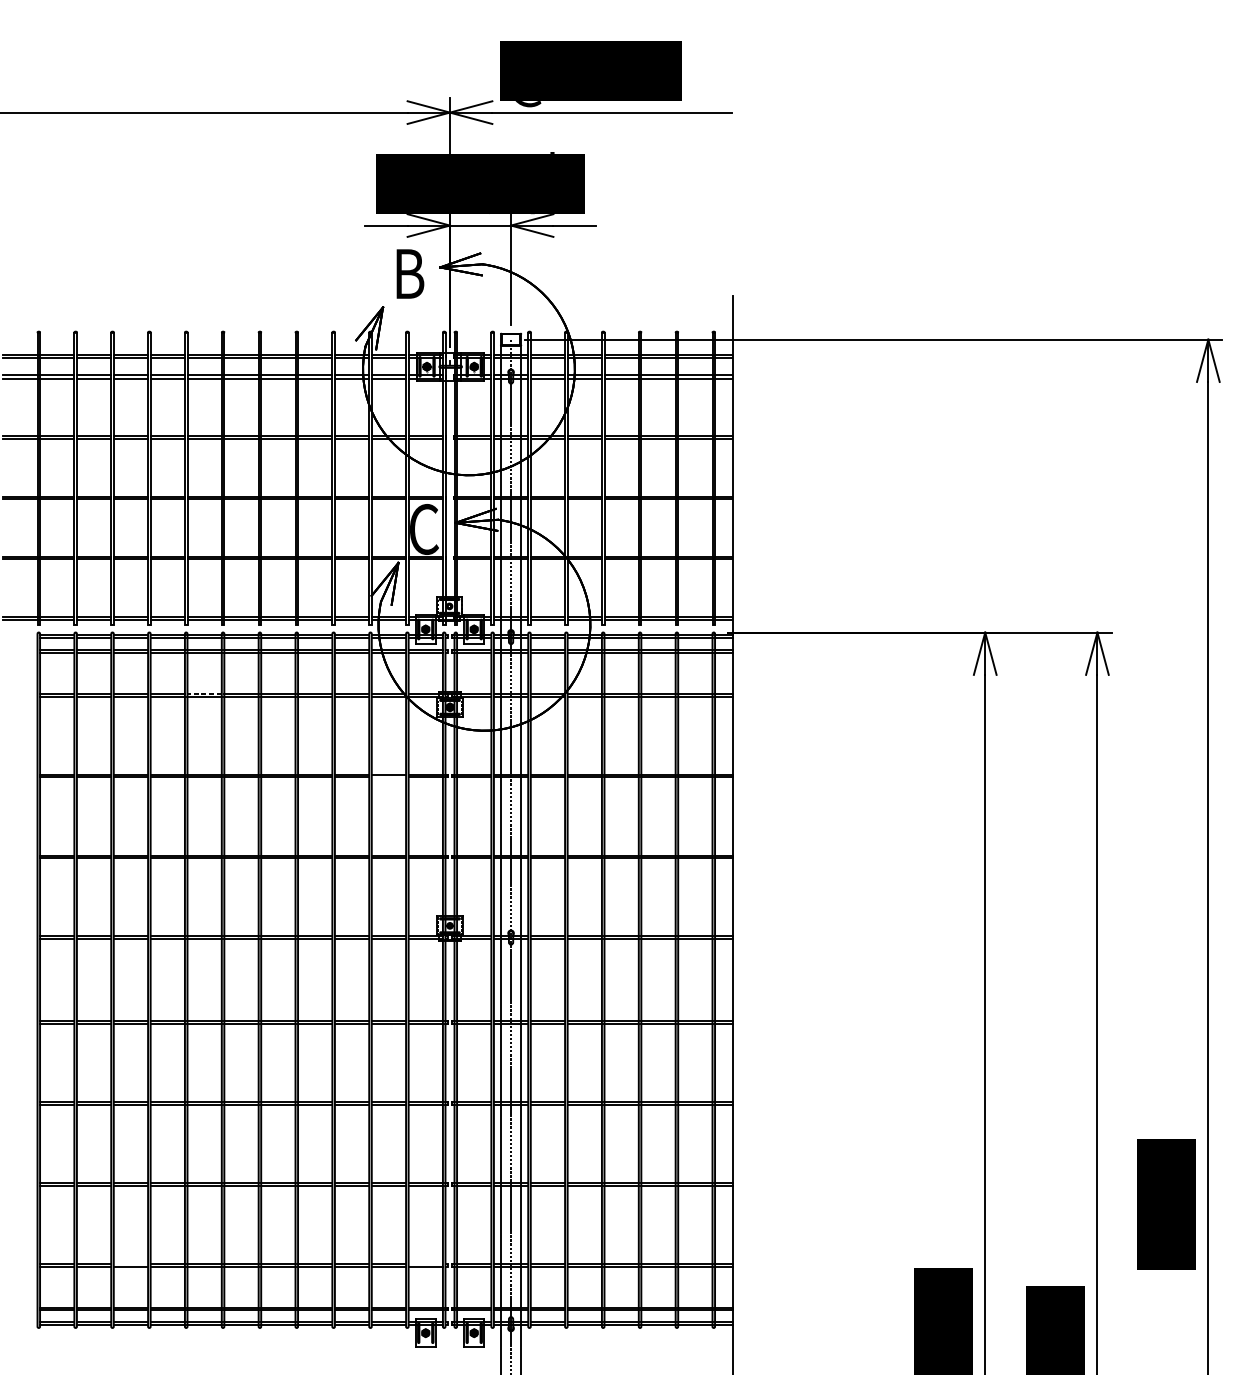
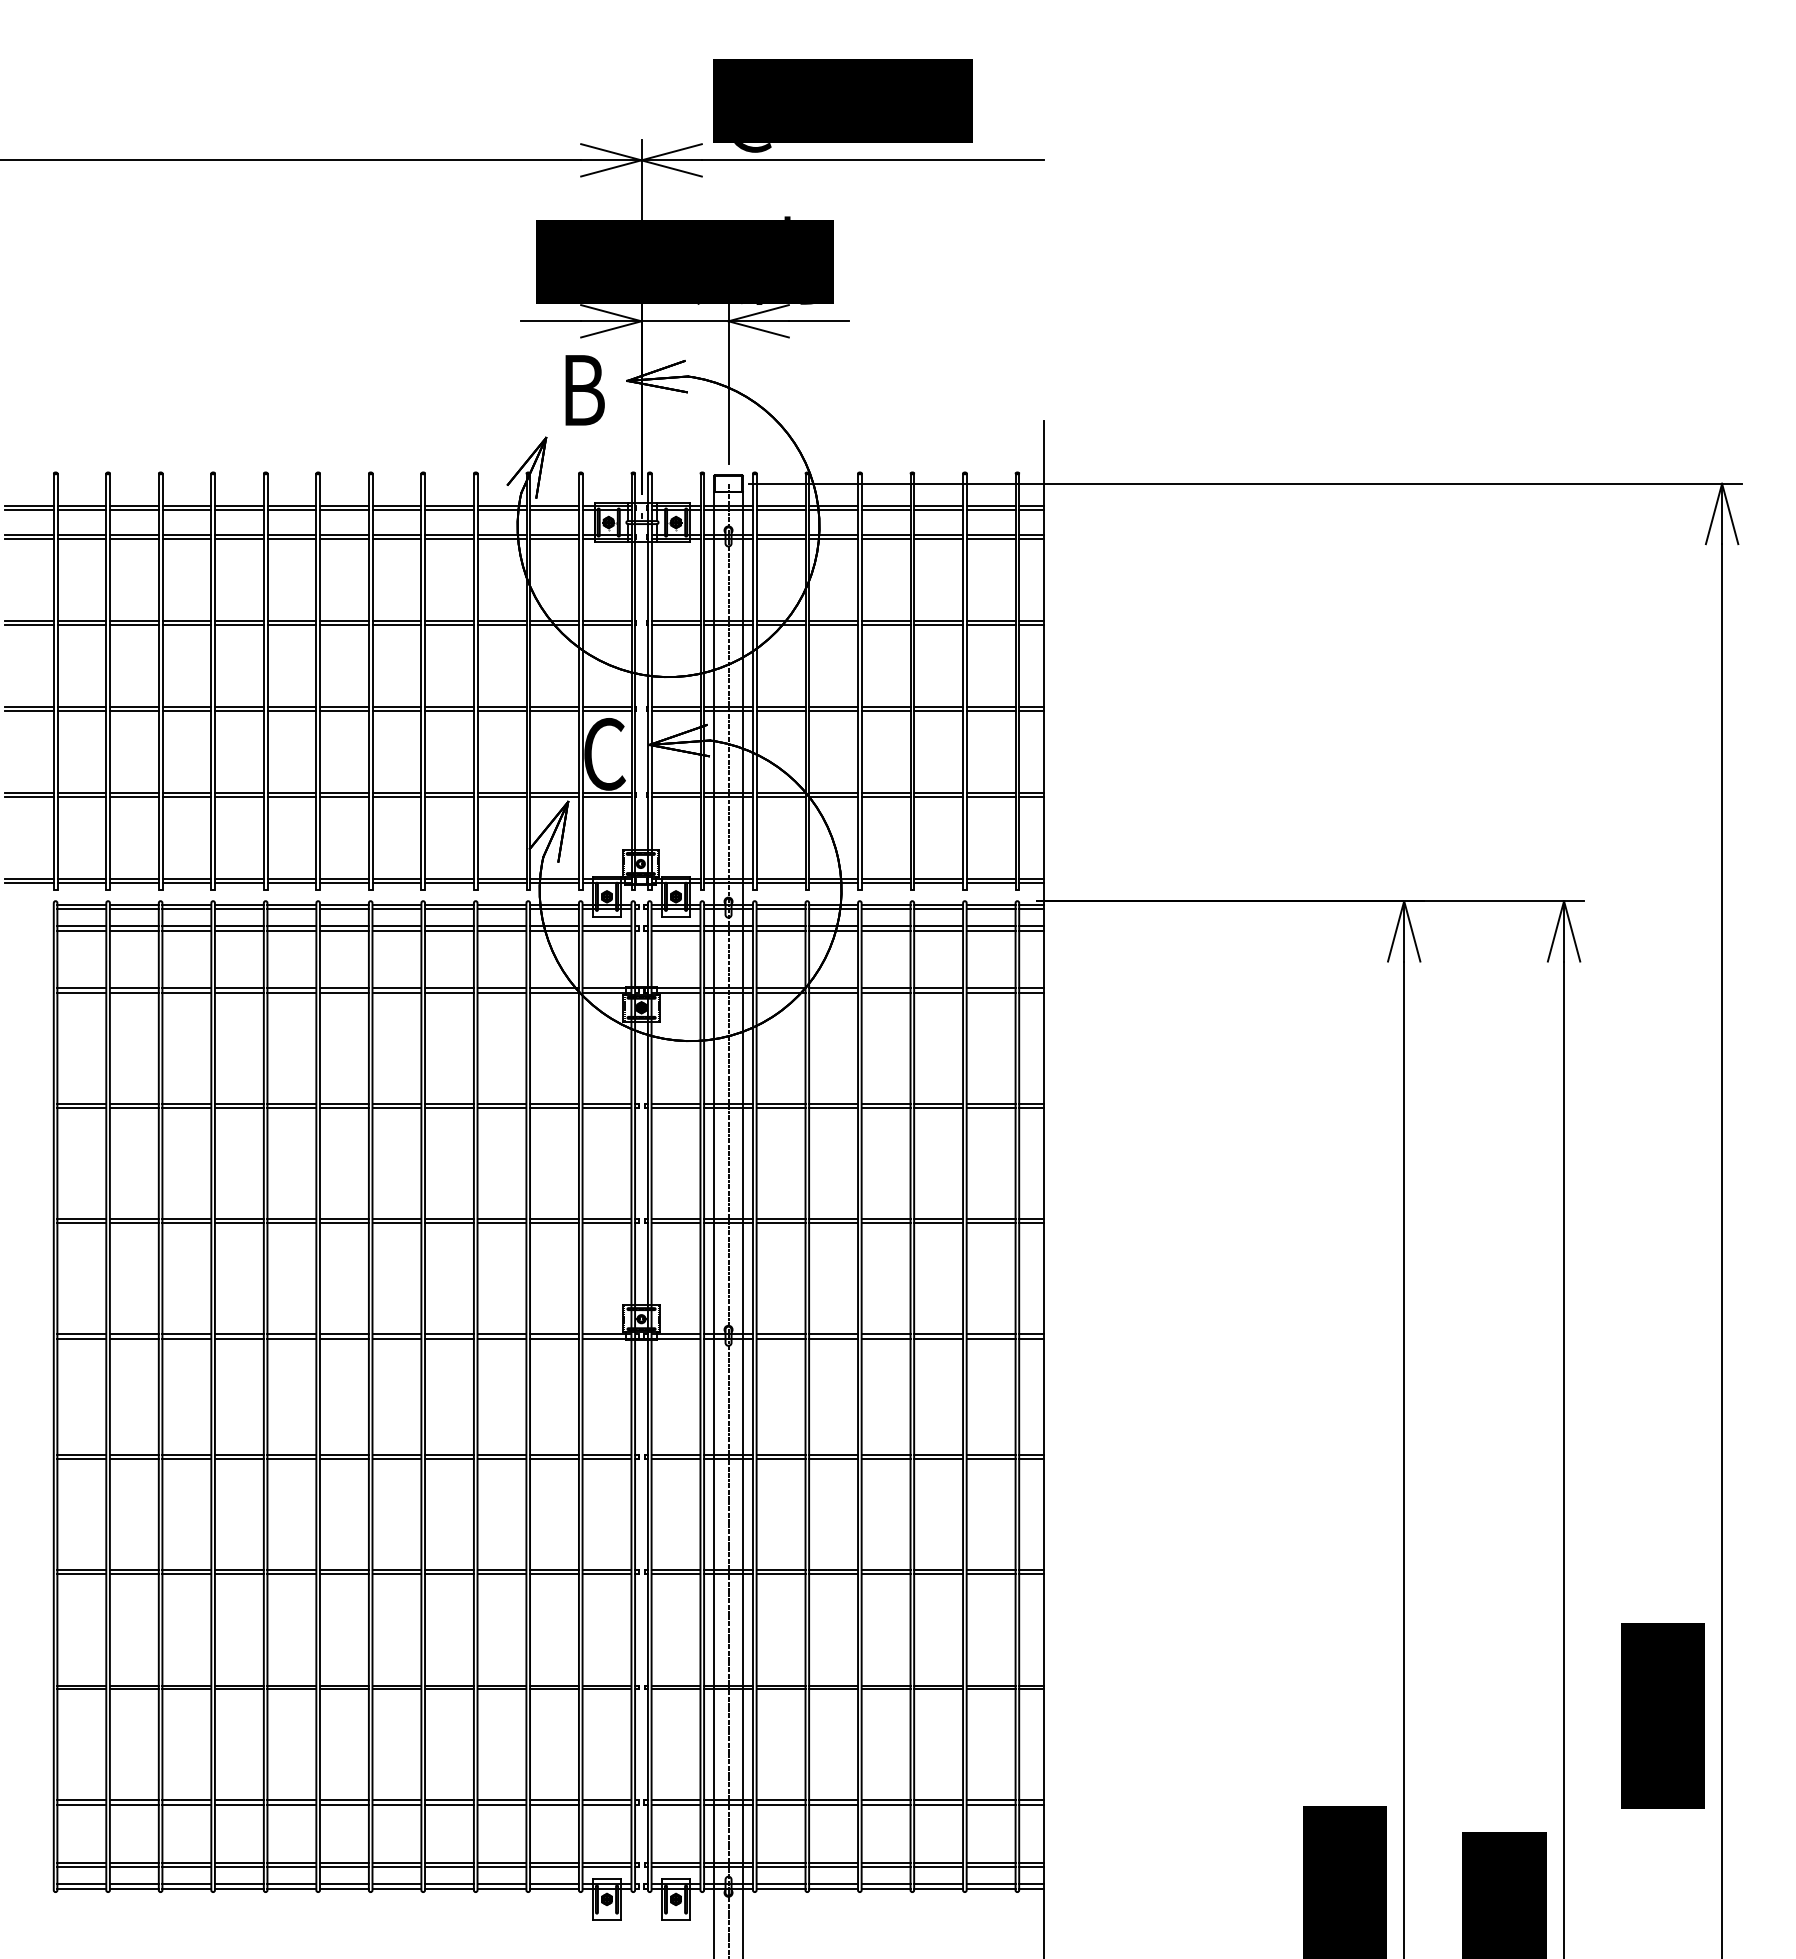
line: (204, 693) -> (291, 988), dashed -> solid
line: (388, 777) -> (554, 1107), added
line: (130, 1263) -> (186, 1800), added
line: (425, 1263) -> (606, 1800), added

